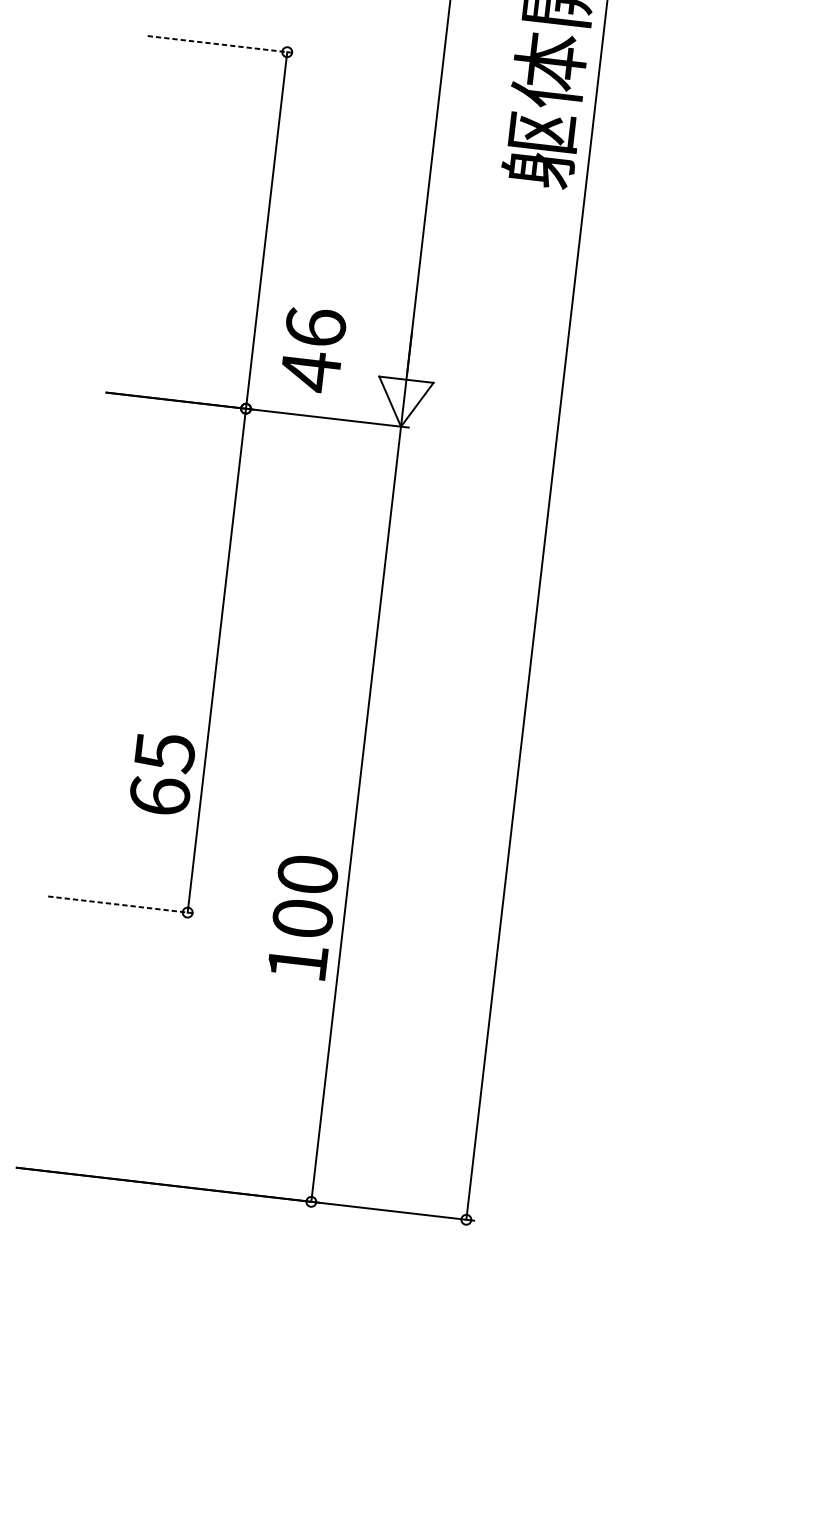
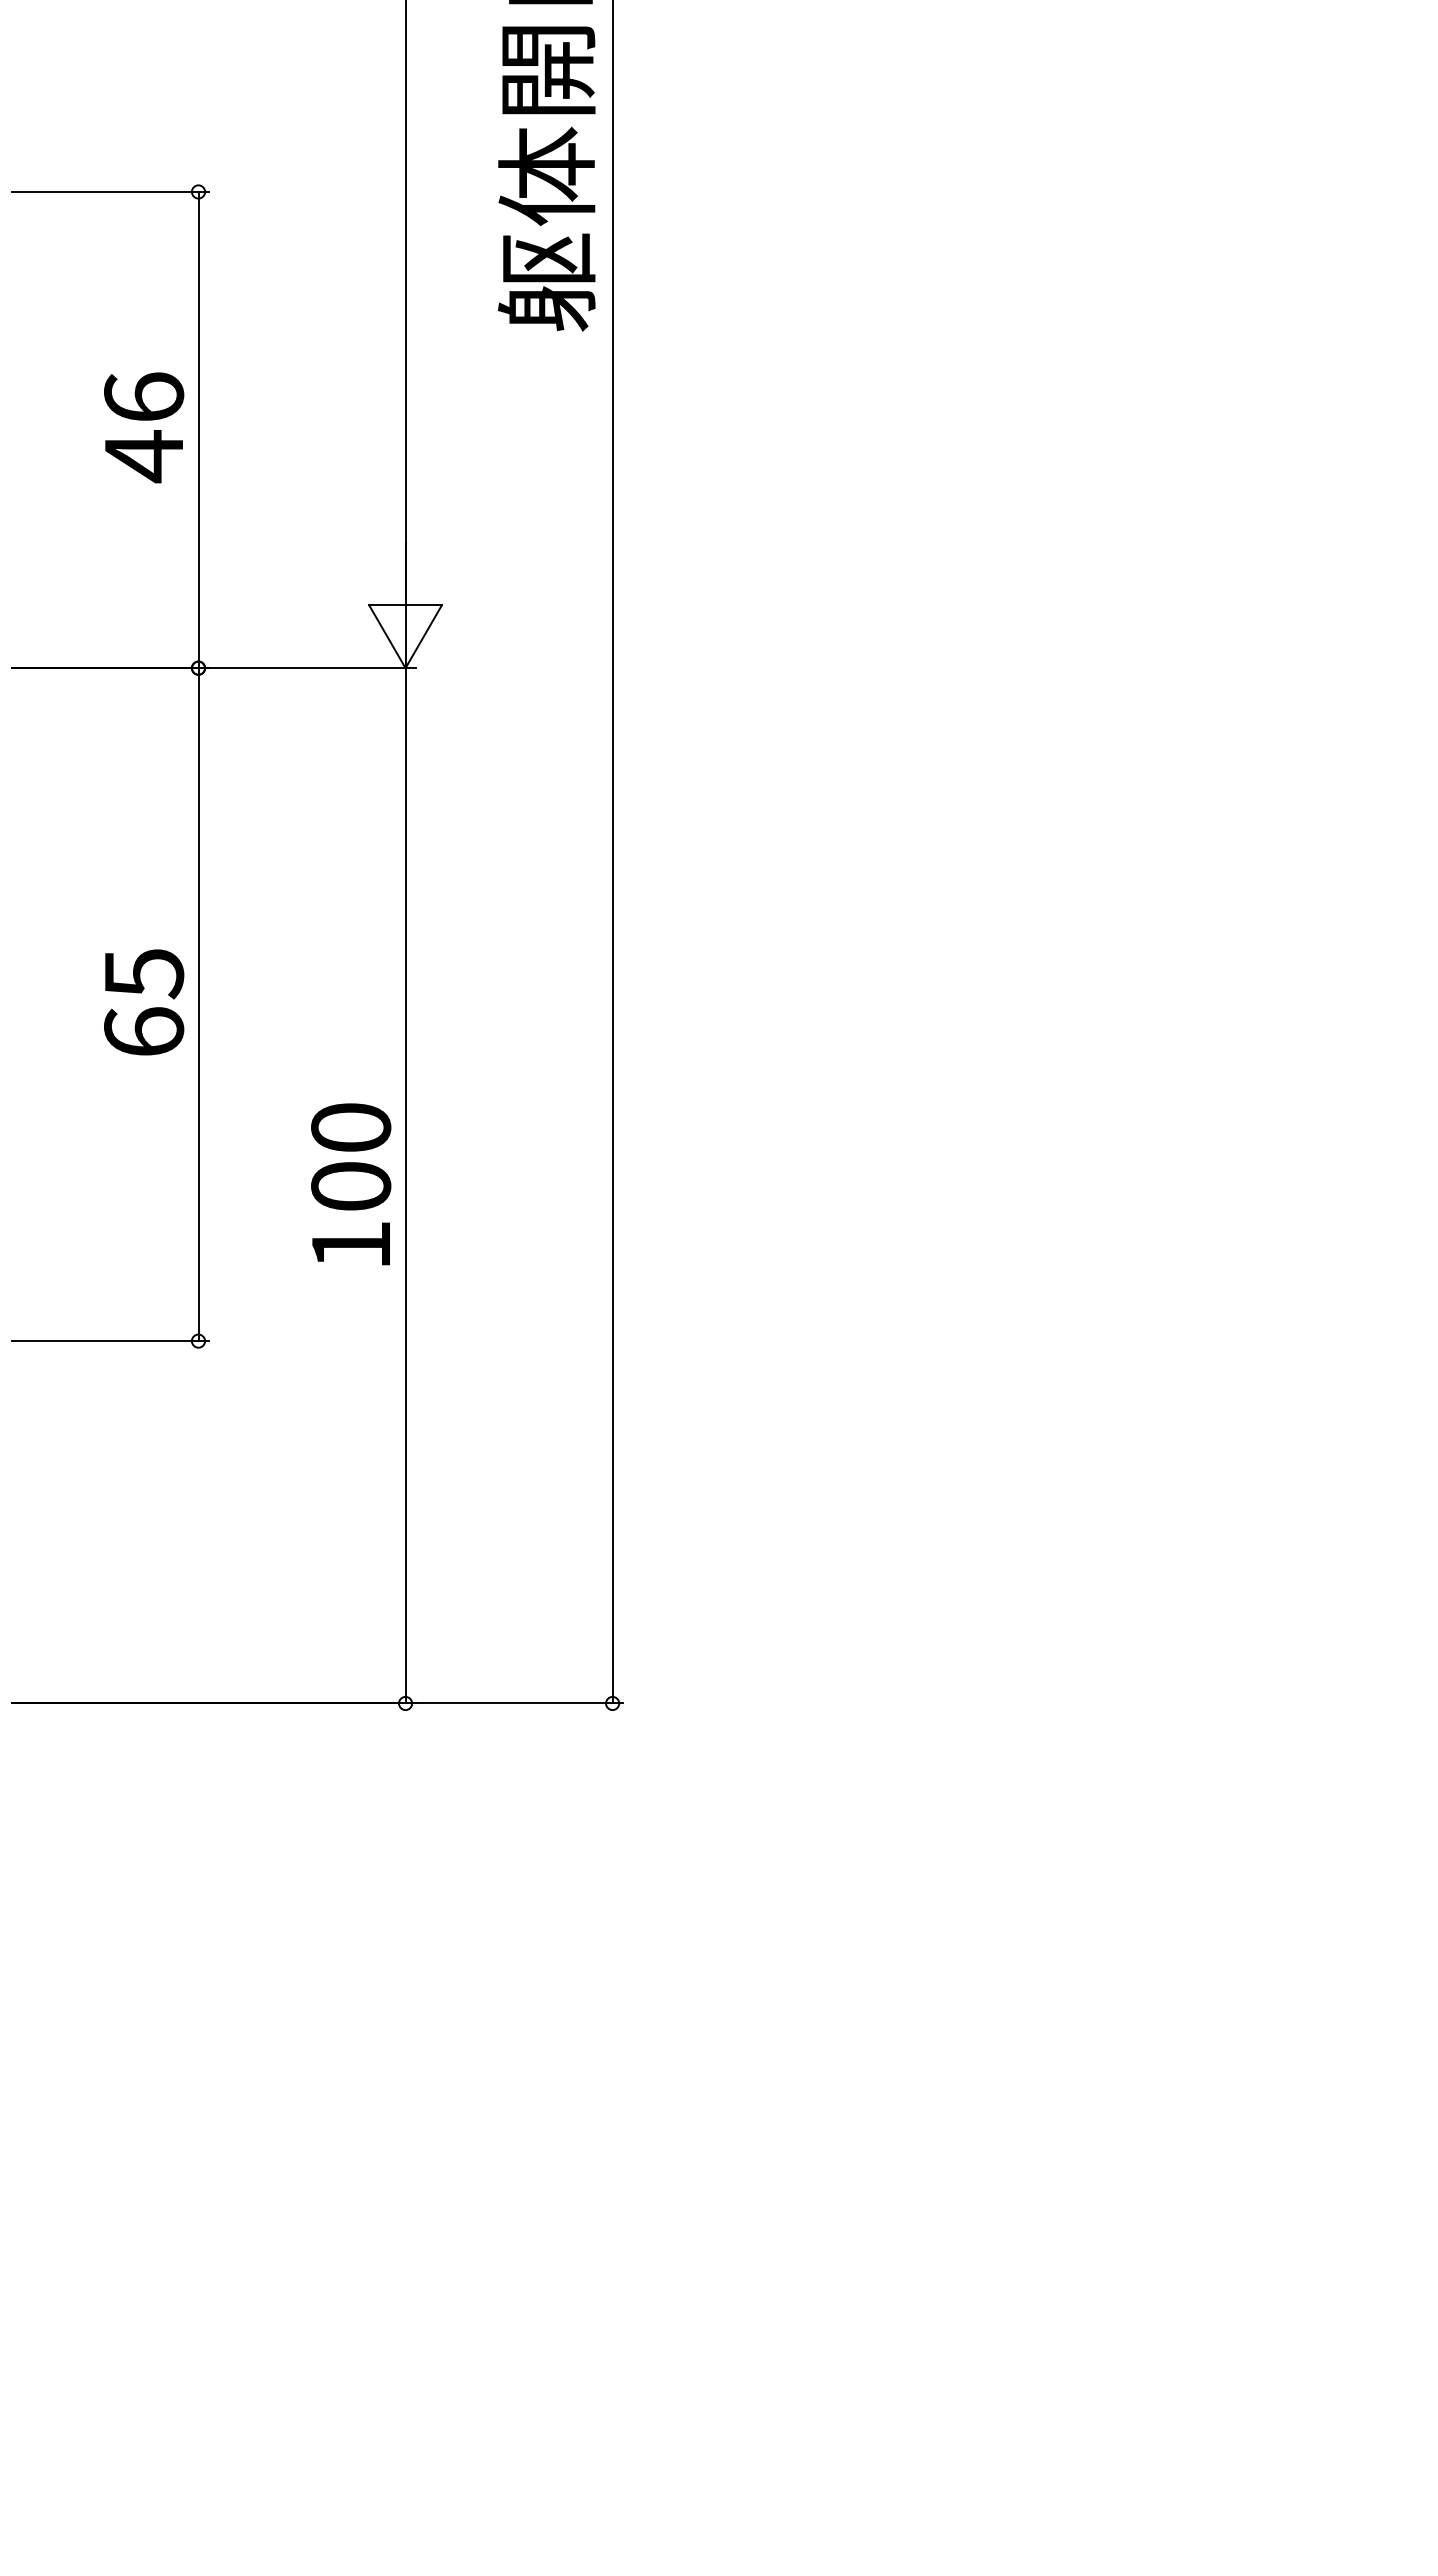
line: (222, 44) -> (111, 191), dashed -> solid
text: (313, 350) -> (144, 427), moved
text: (162, 774) -> (144, 1002), moved
line: (122, 905) -> (111, 1341), dashed -> solid
text: (303, 917) -> (351, 1184), moved

